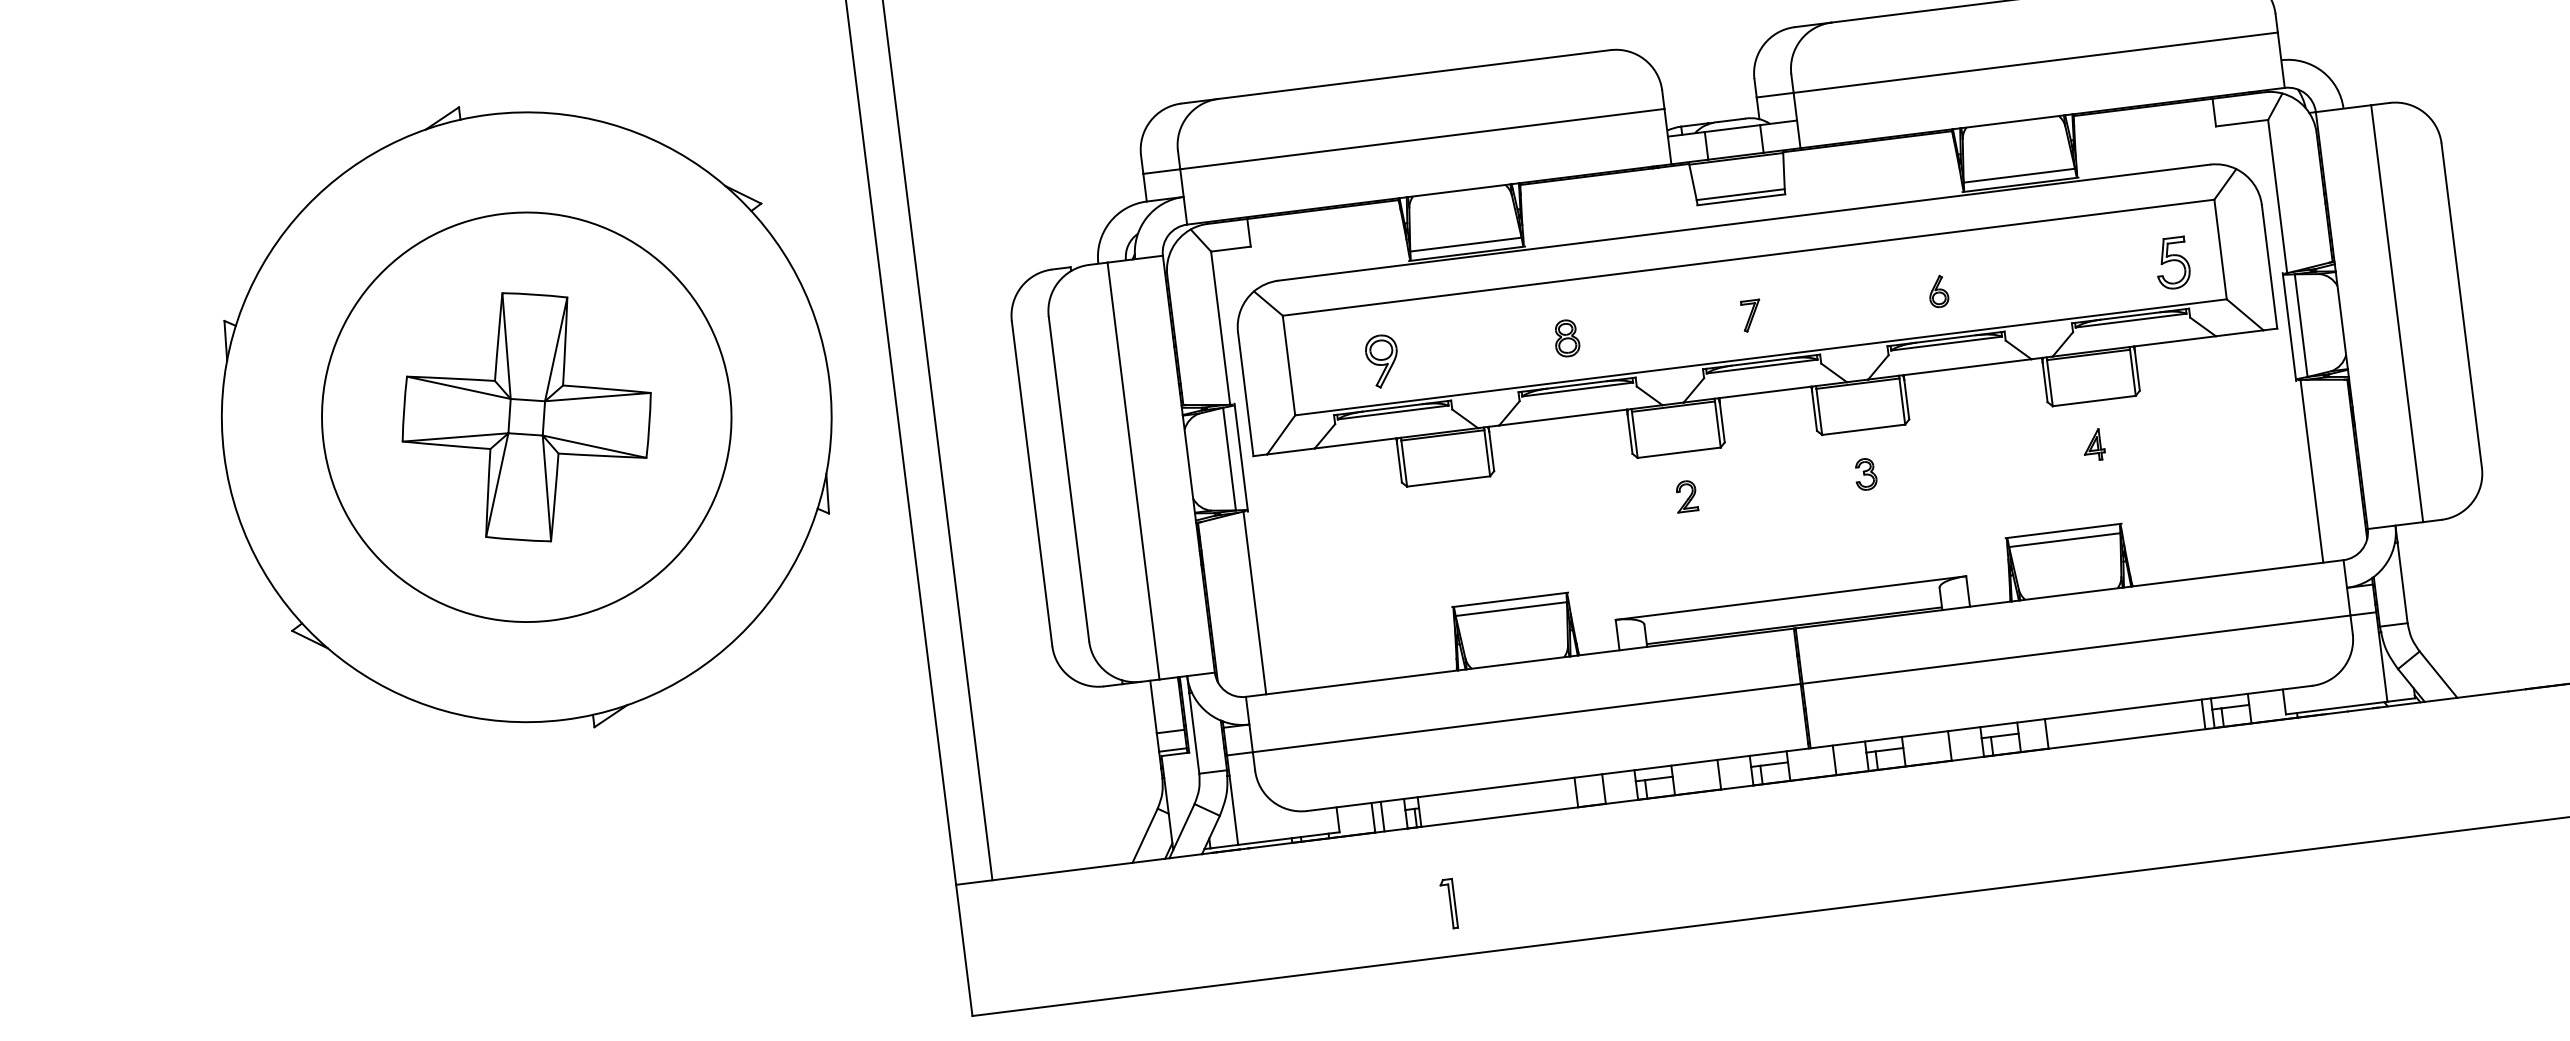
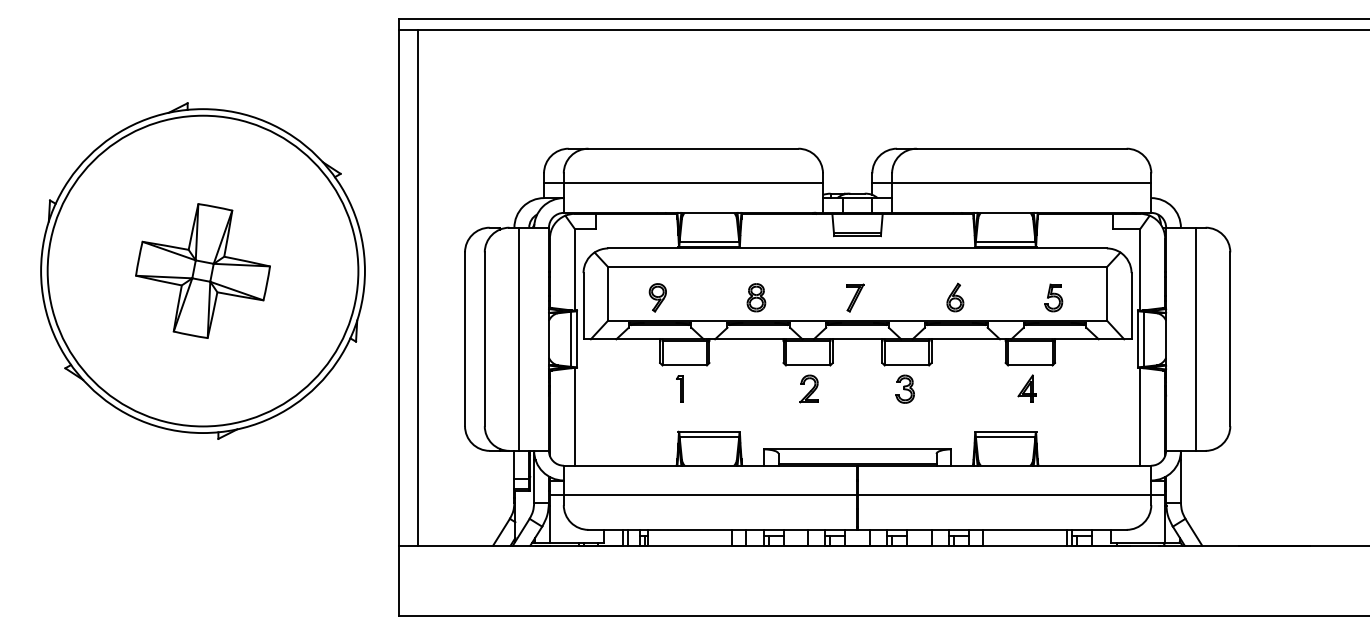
part: (2172, 262) -> (1053, 297), moved
part: (1938, 291) -> (955, 297), size x1.67
part: (1751, 314) -> (855, 297), size x1.67
part: (1566, 337) -> (756, 297), size x1.43
circle: (525, 416) -> (202, 270), size x1.43
part: (2092, 444) -> (1026, 388), size x1.67
part: (1864, 473) -> (904, 388), size x1.67
part: (1685, 495) -> (808, 388), size x1.67
part: (1447, 902) -> (679, 388), moved

